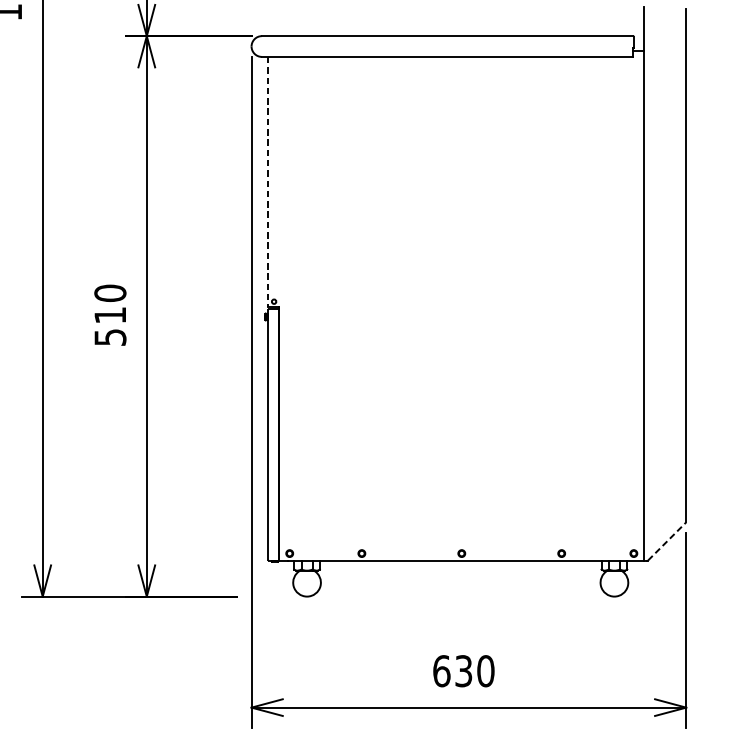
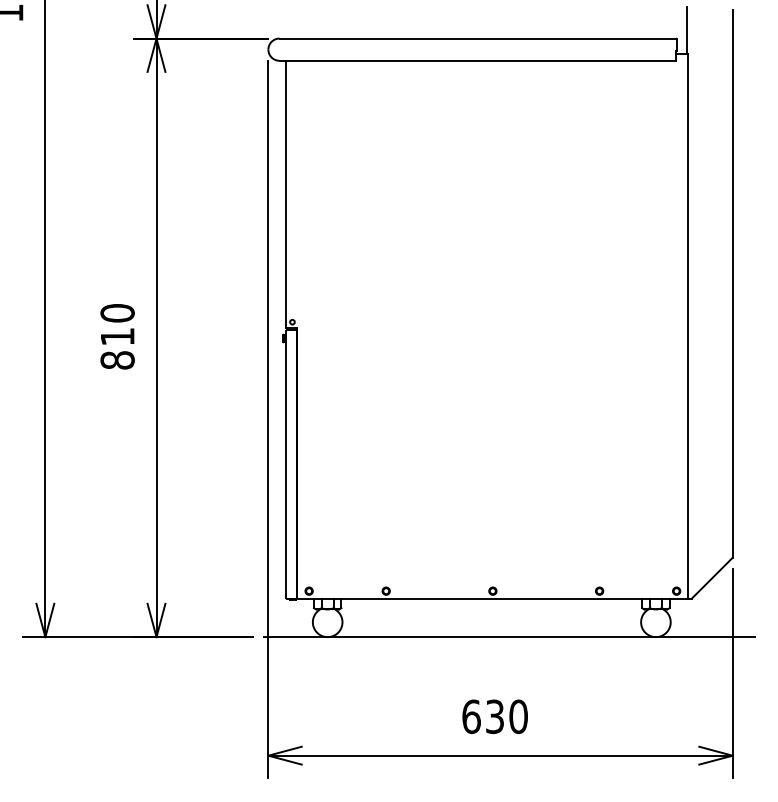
line: (268, 182) -> (286, 194), dashed -> solid
text: (110, 337) -> (117, 360), 510 -> 810
line: (667, 541) -> (712, 578), dashed -> solid
line: (476, 596) -> (508, 637), added

